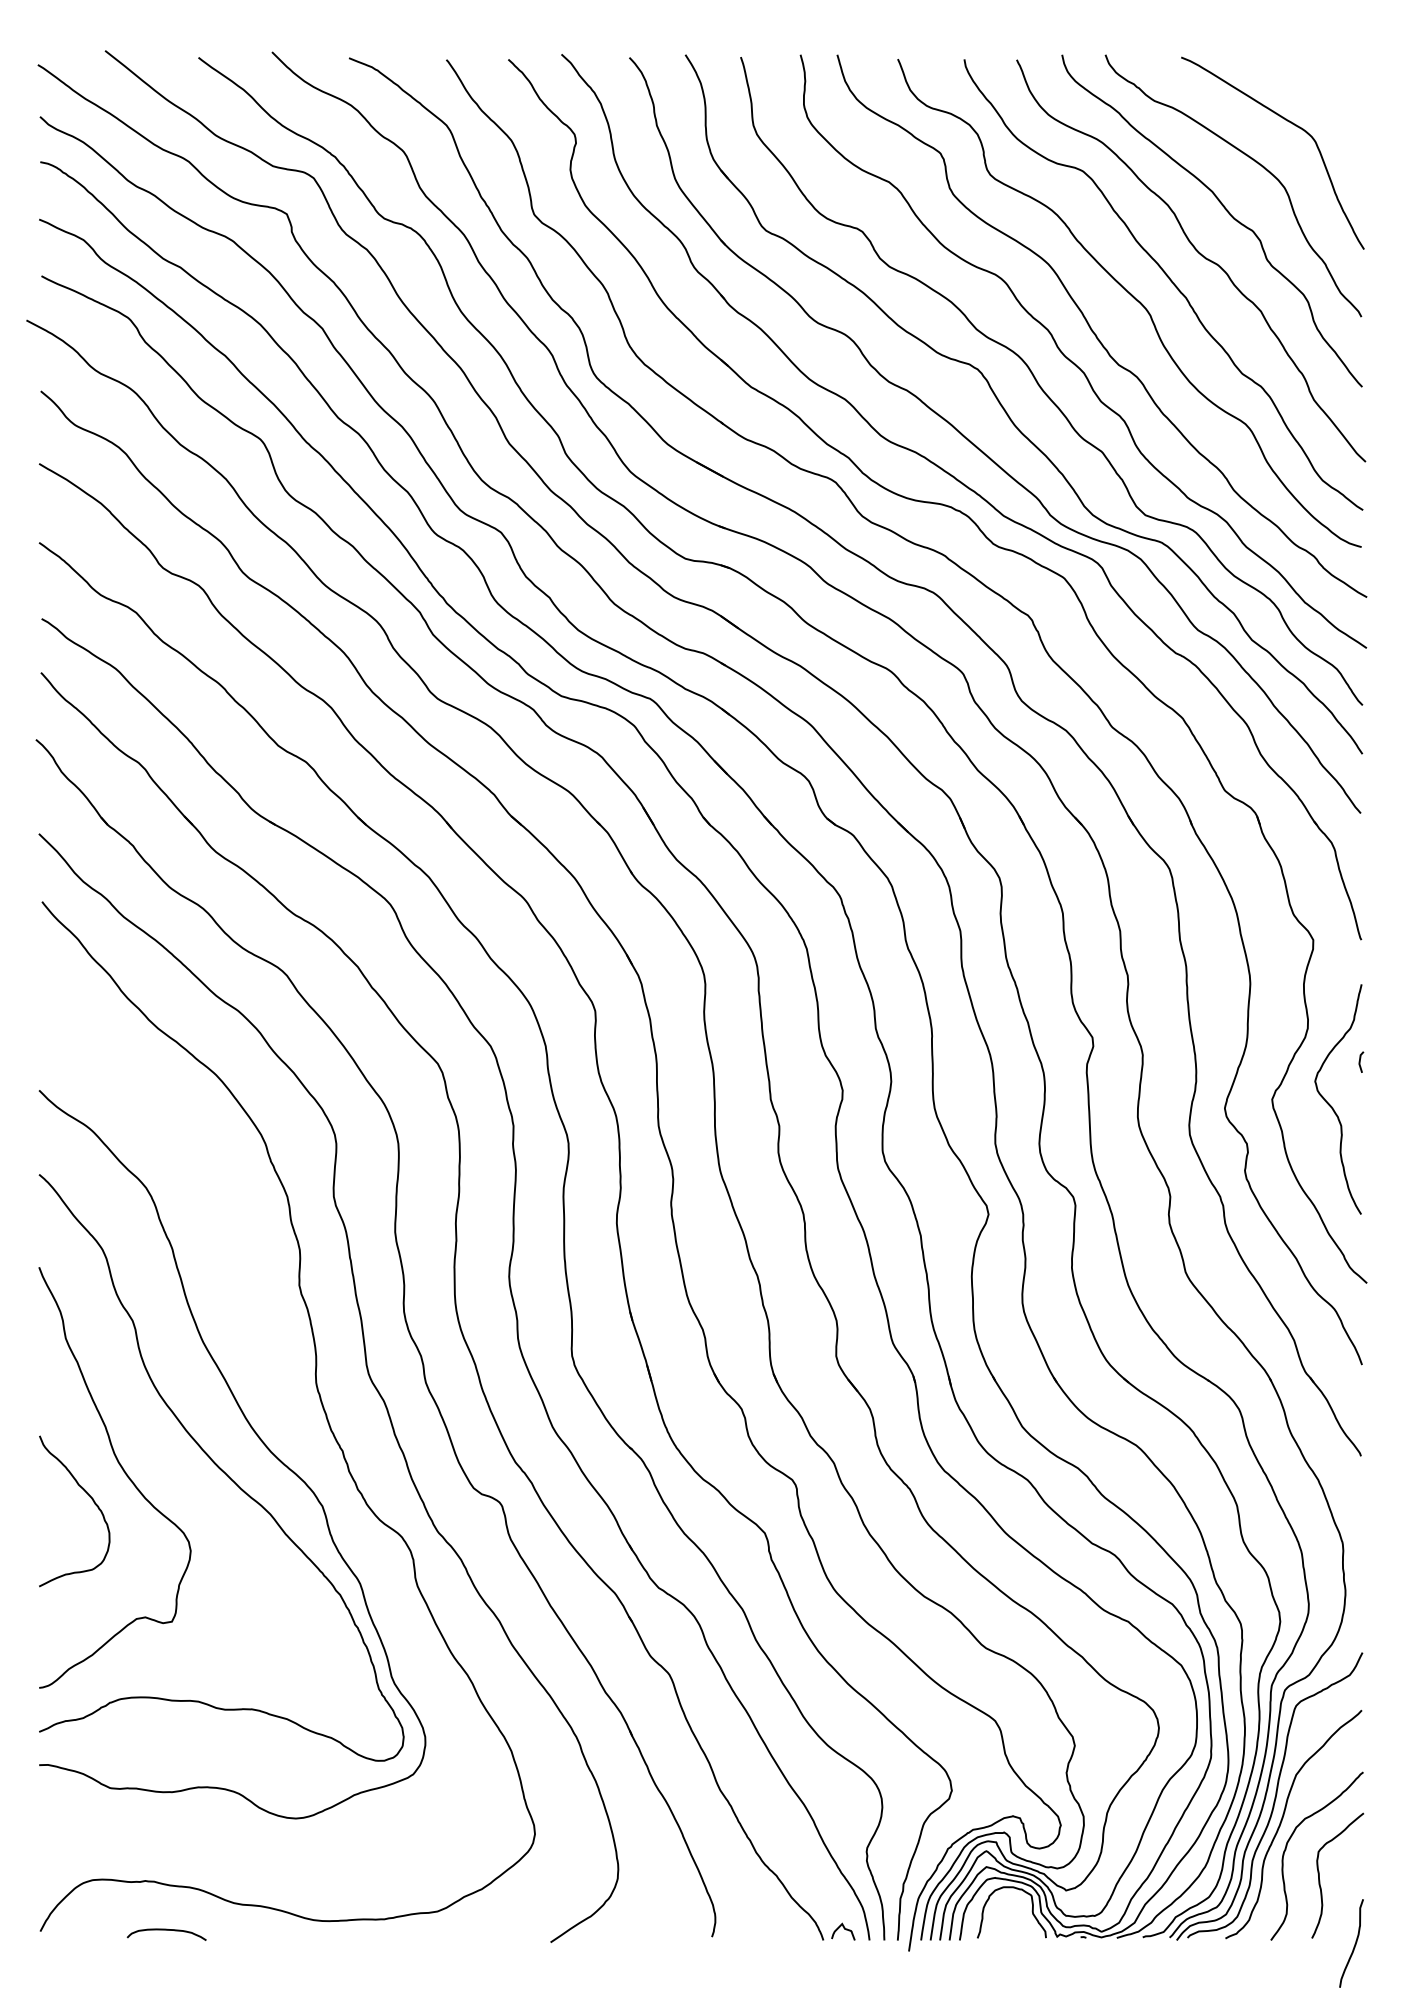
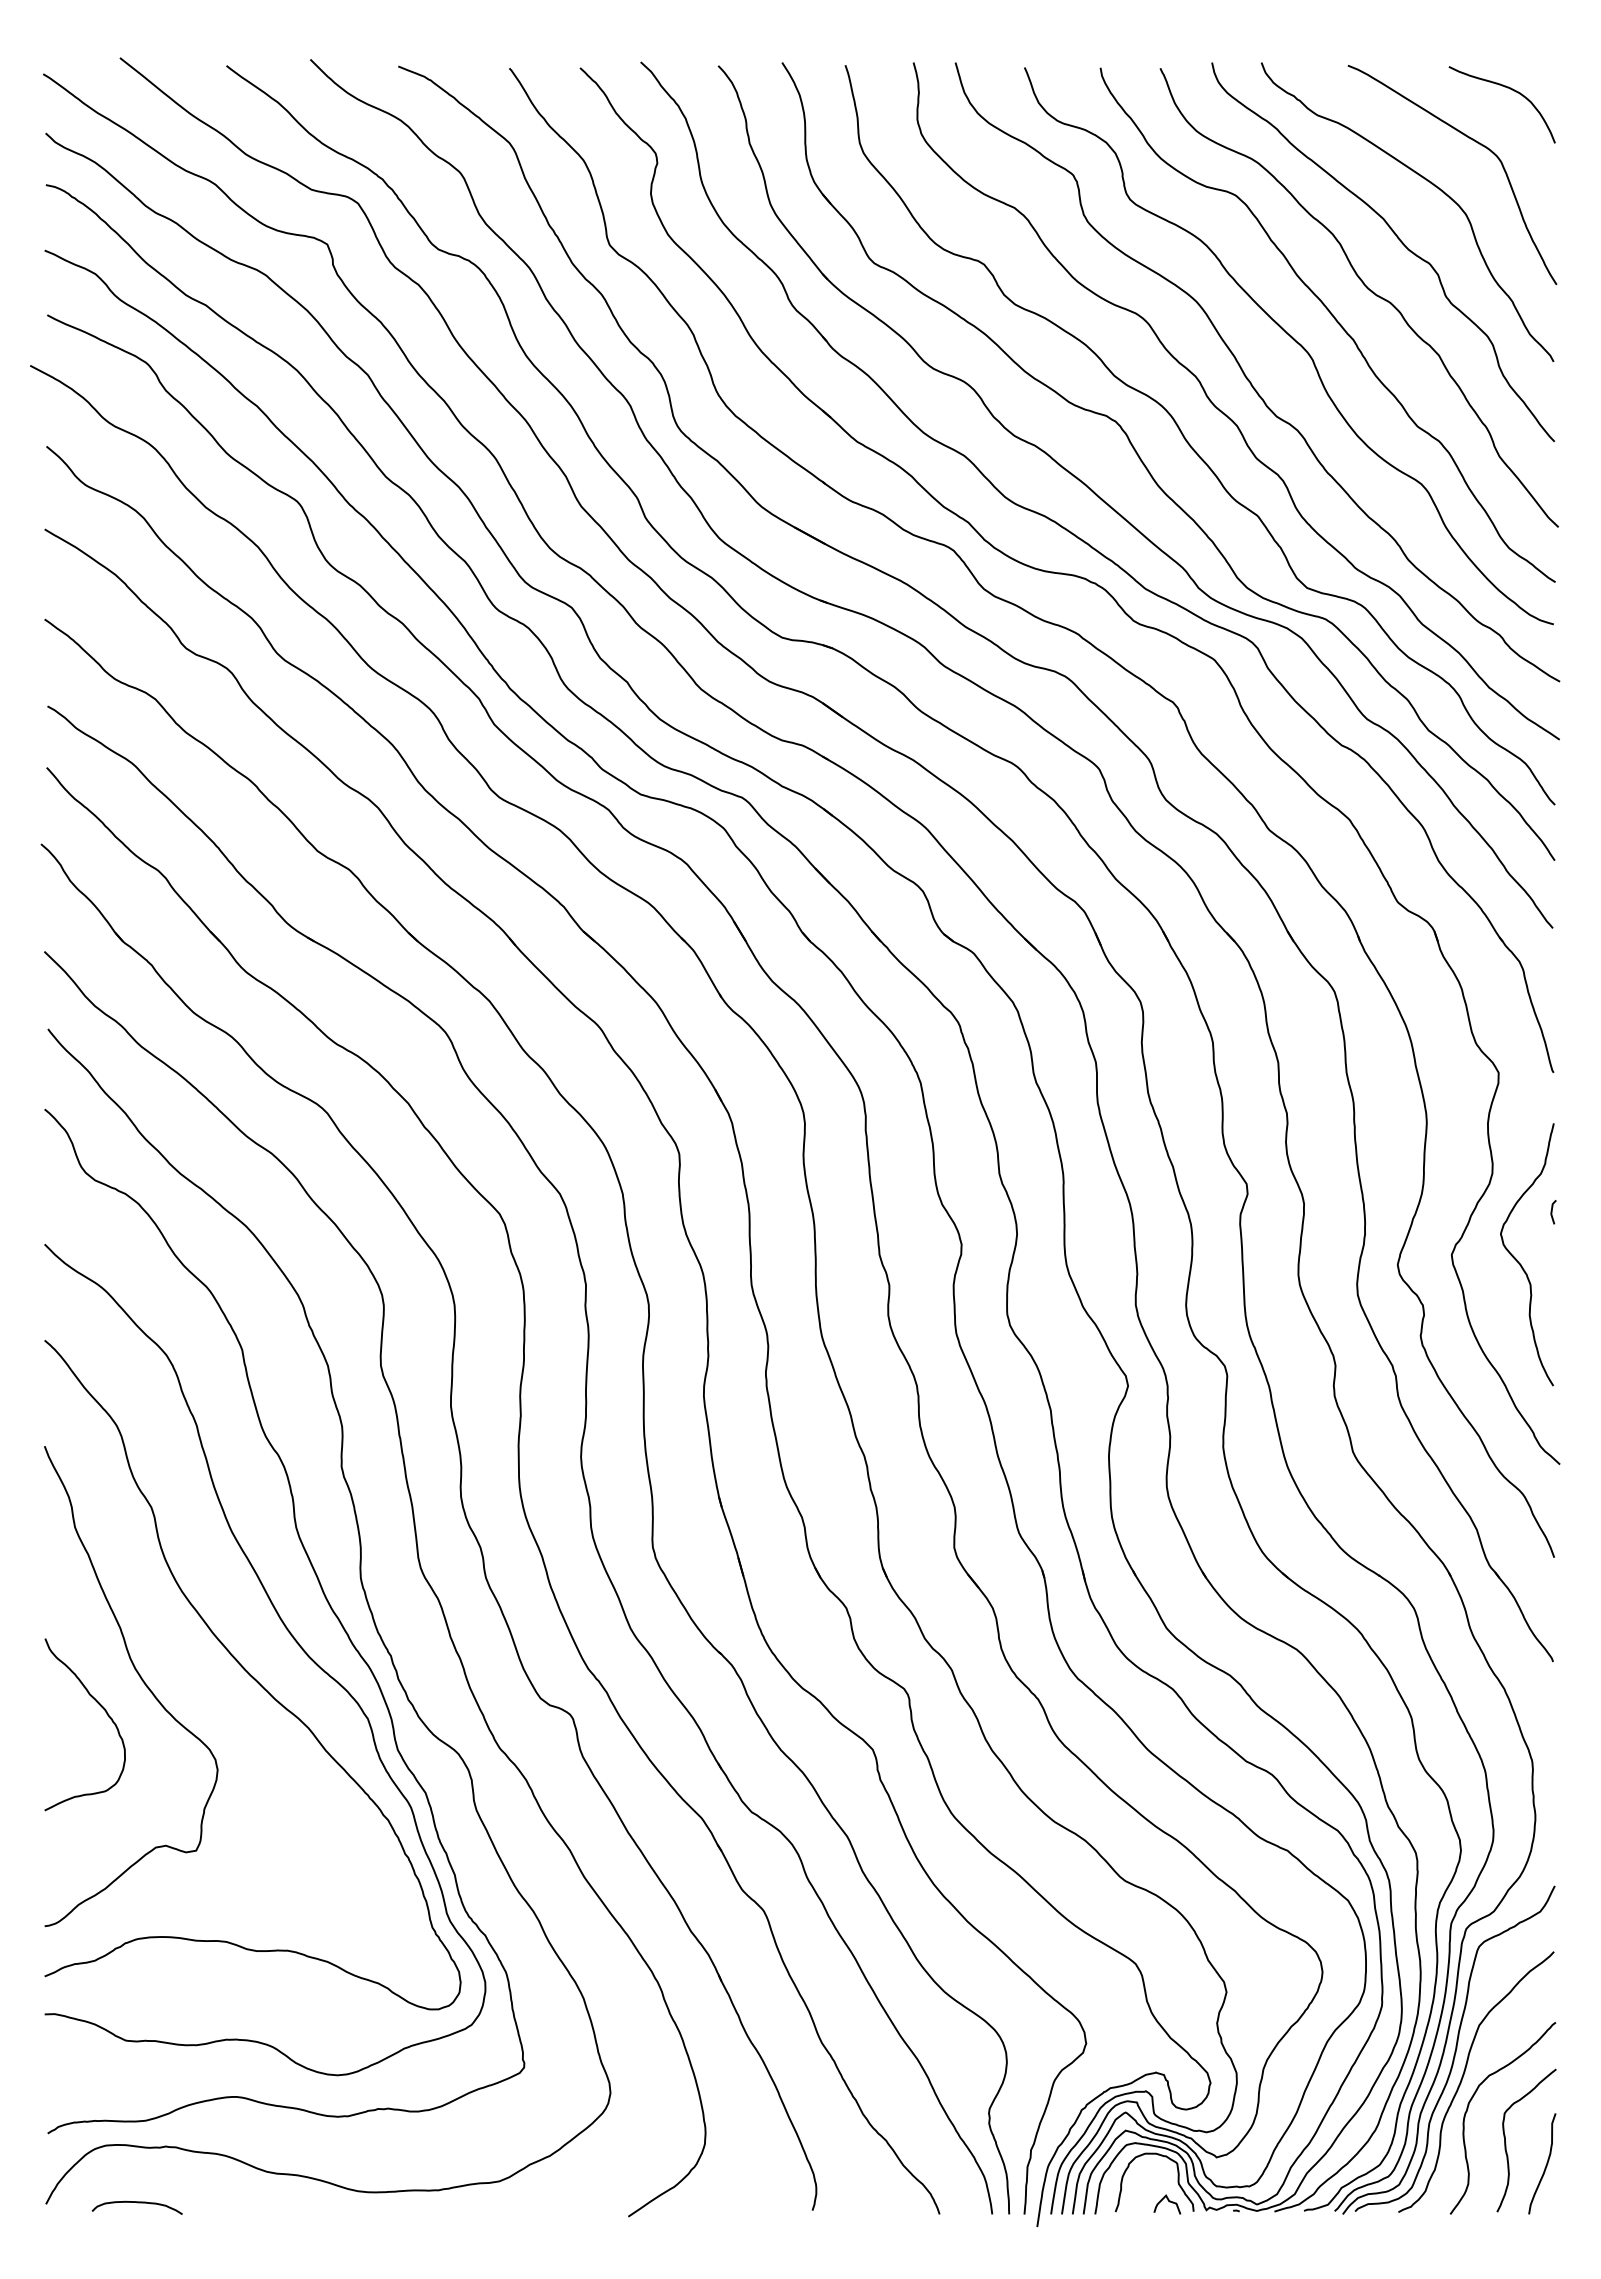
curve: (1321, 77) -> (1507, 88), added
curve: (286, 1403) -> (326, 1601), added
curve: (166, 1930) -> (136, 2203), moved
curve: (845, 1930) -> (1169, 2202), moved
curve: (1354, 1944) -> (1545, 2165), moved

